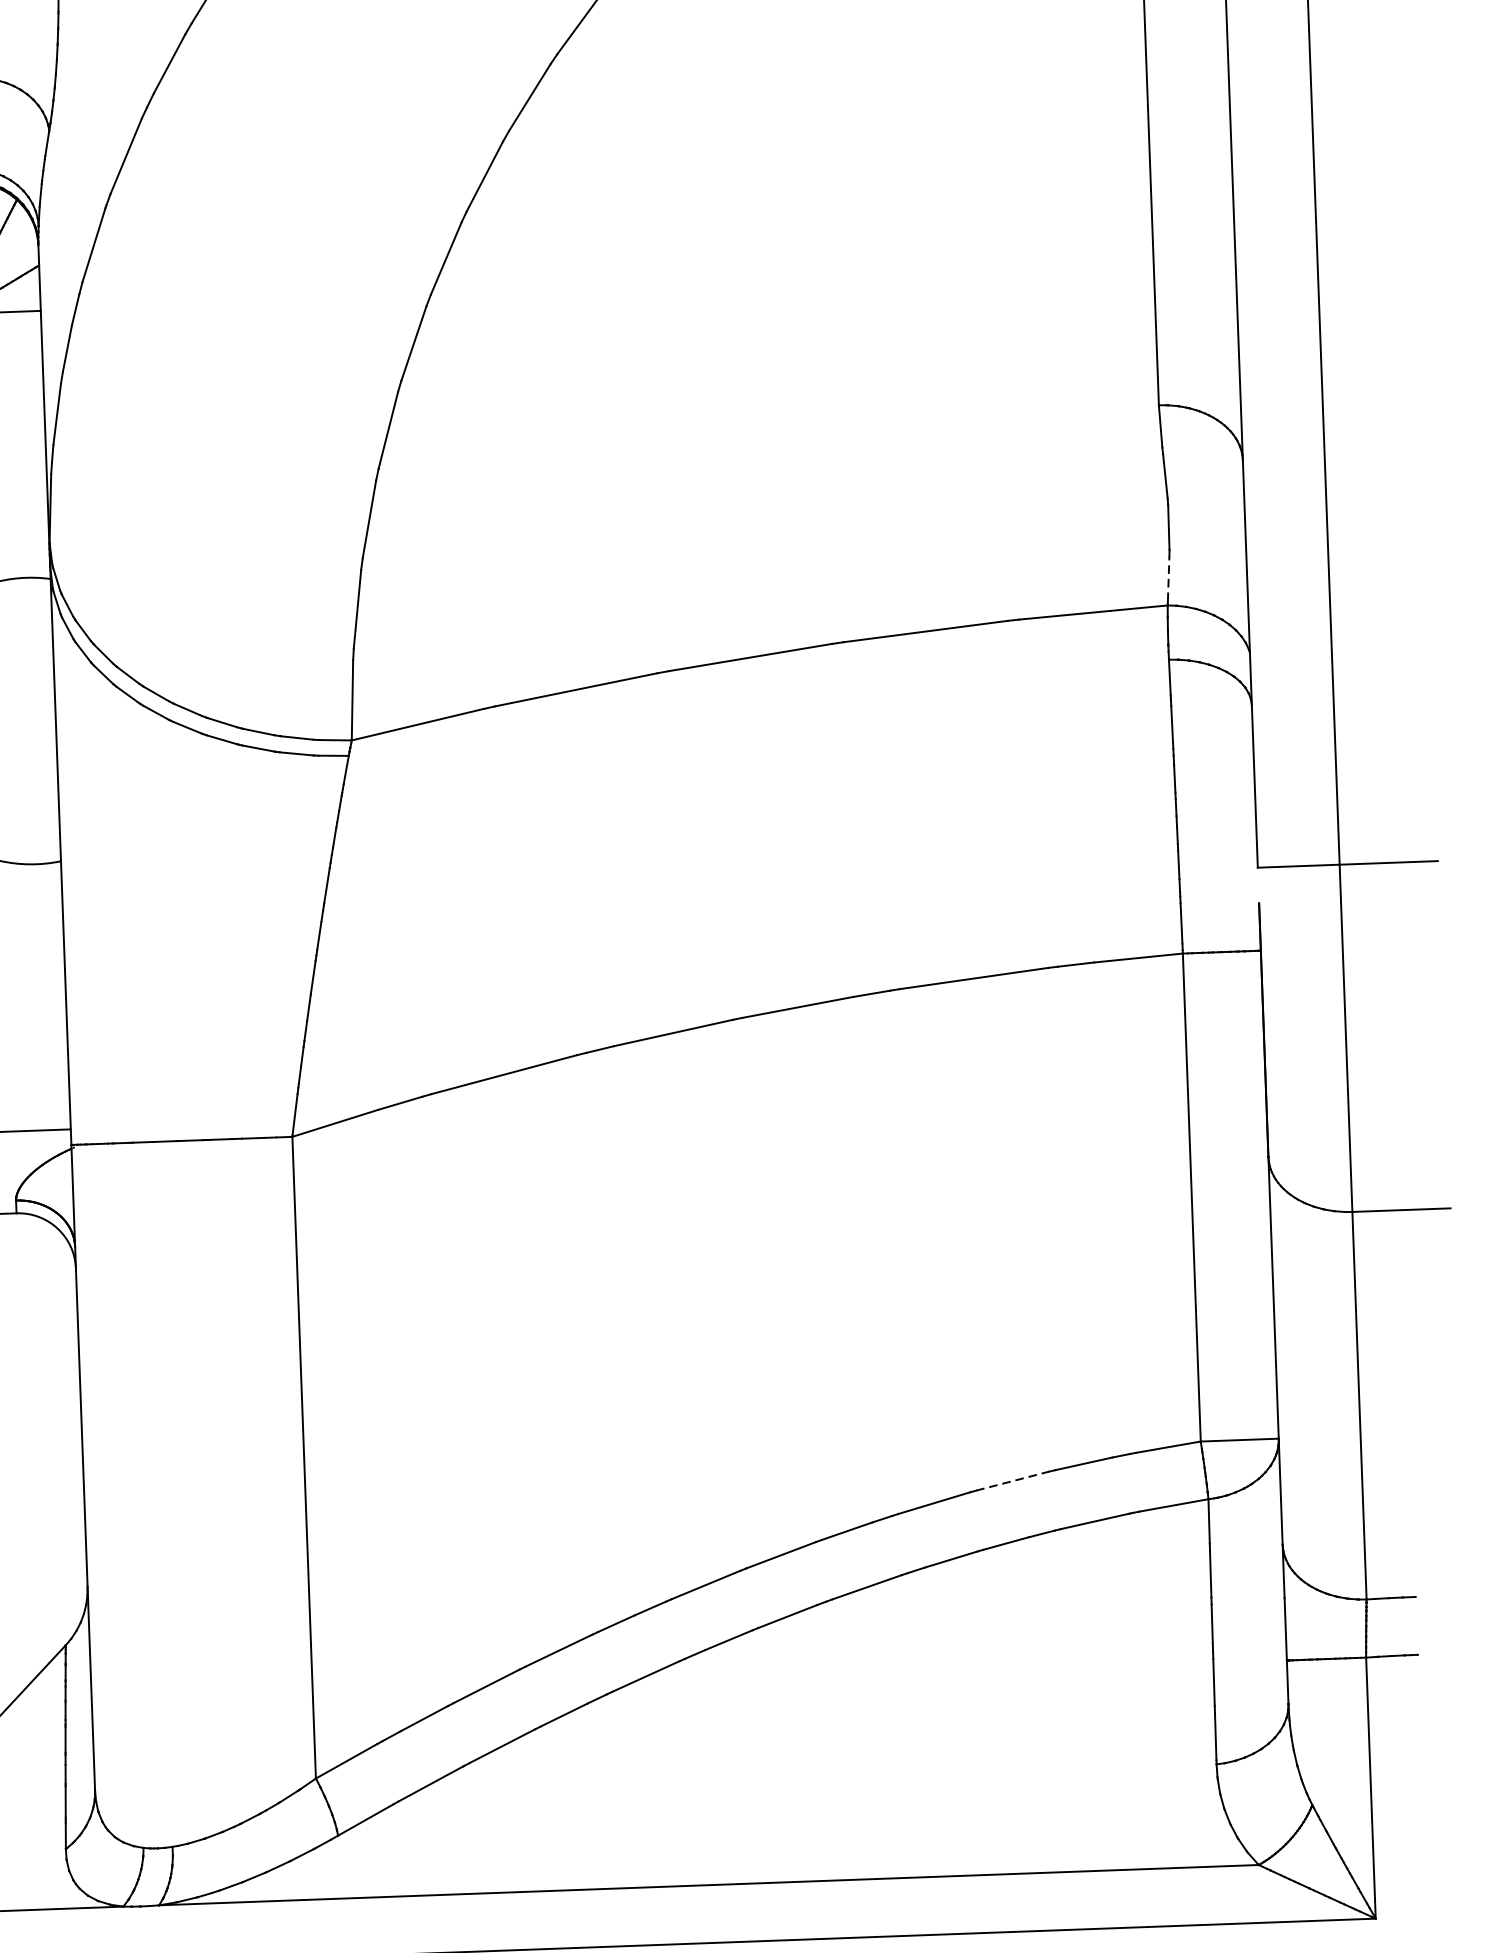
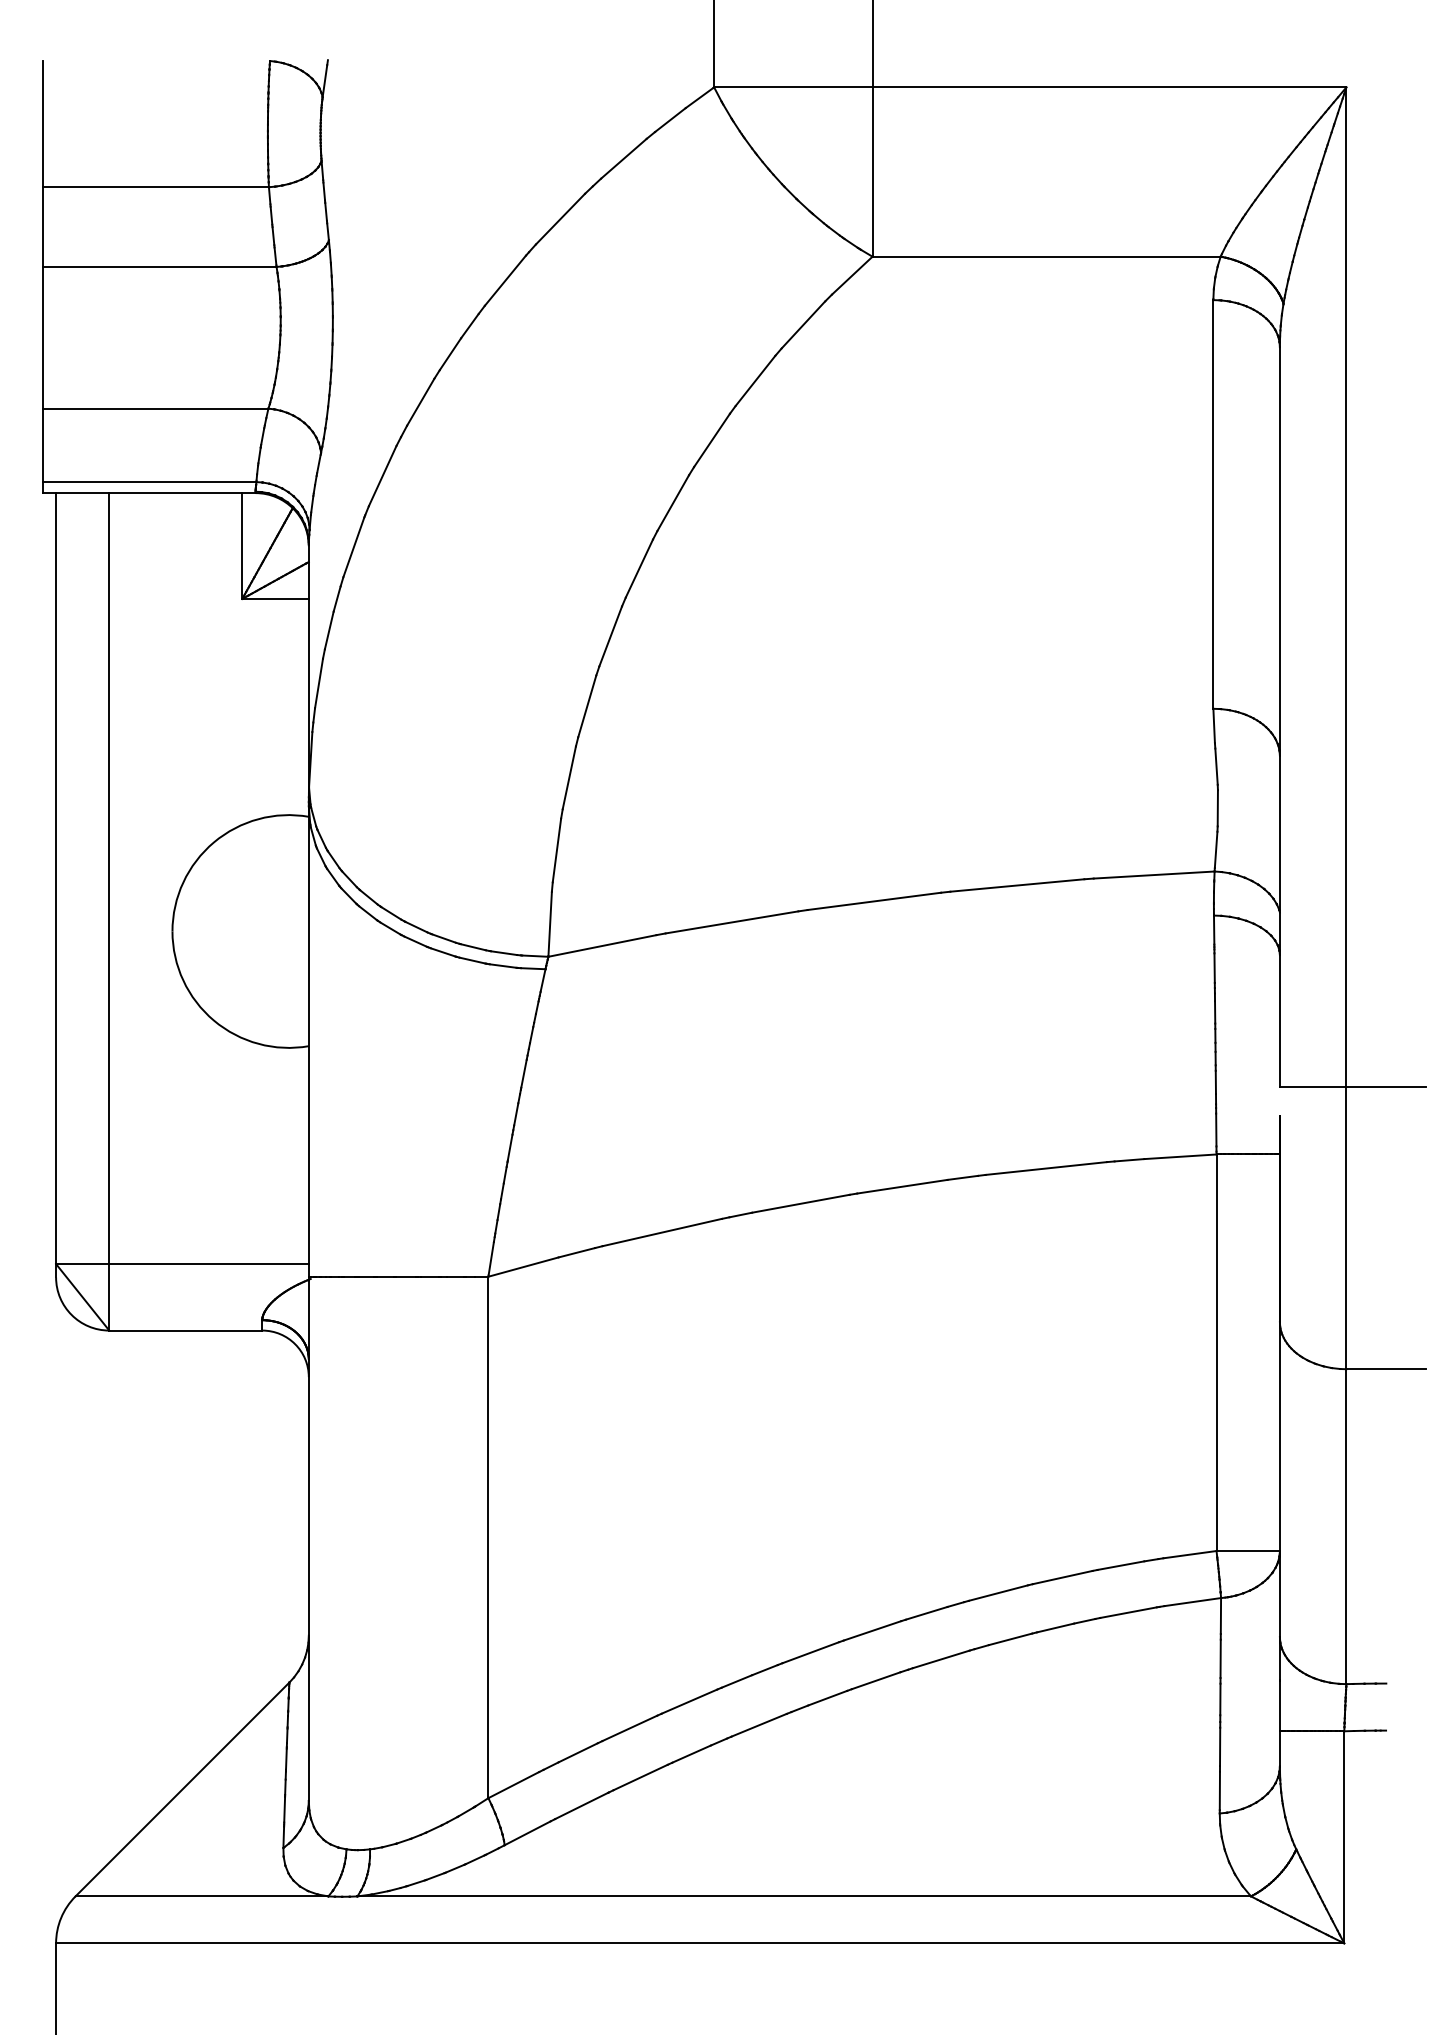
line: (1169, 578) -> (1216, 849), dashed -> solid
line: (1012, 1481) -> (1062, 1577), dashed -> solid

